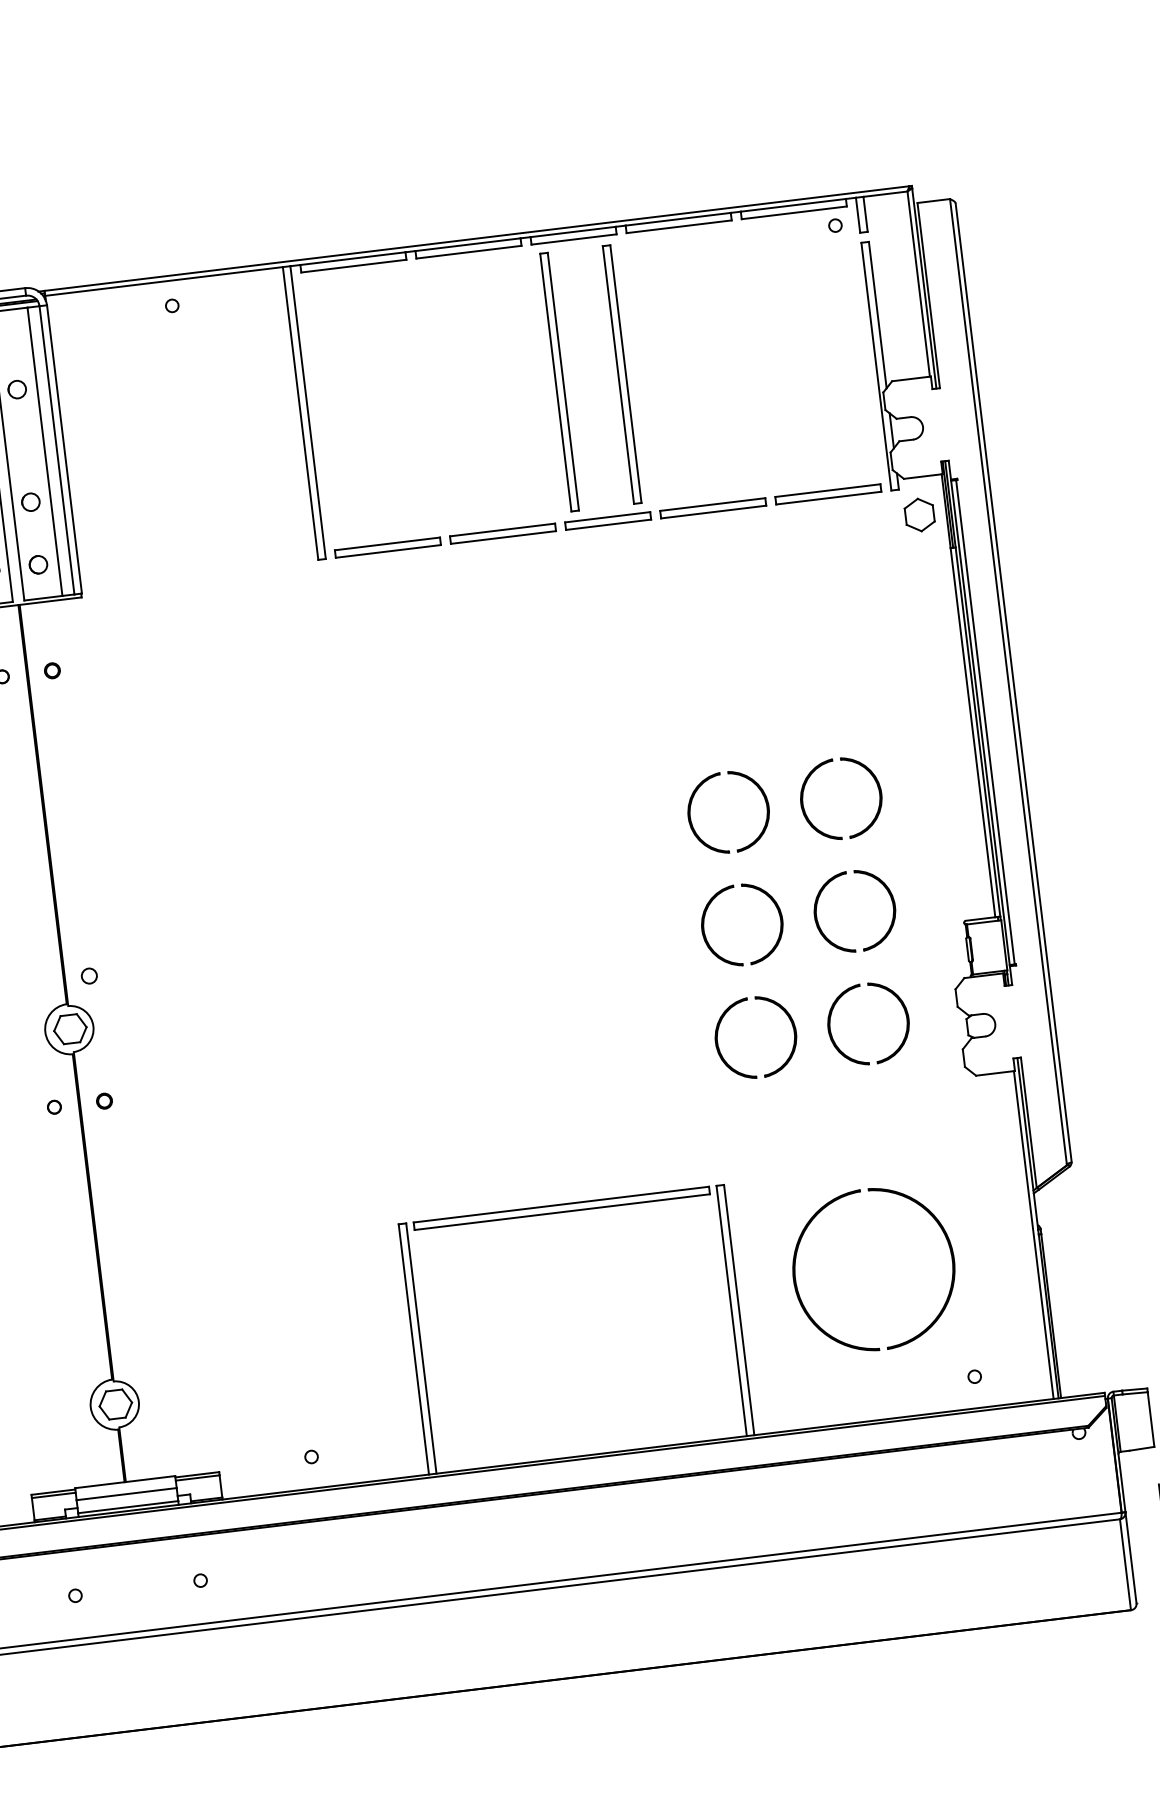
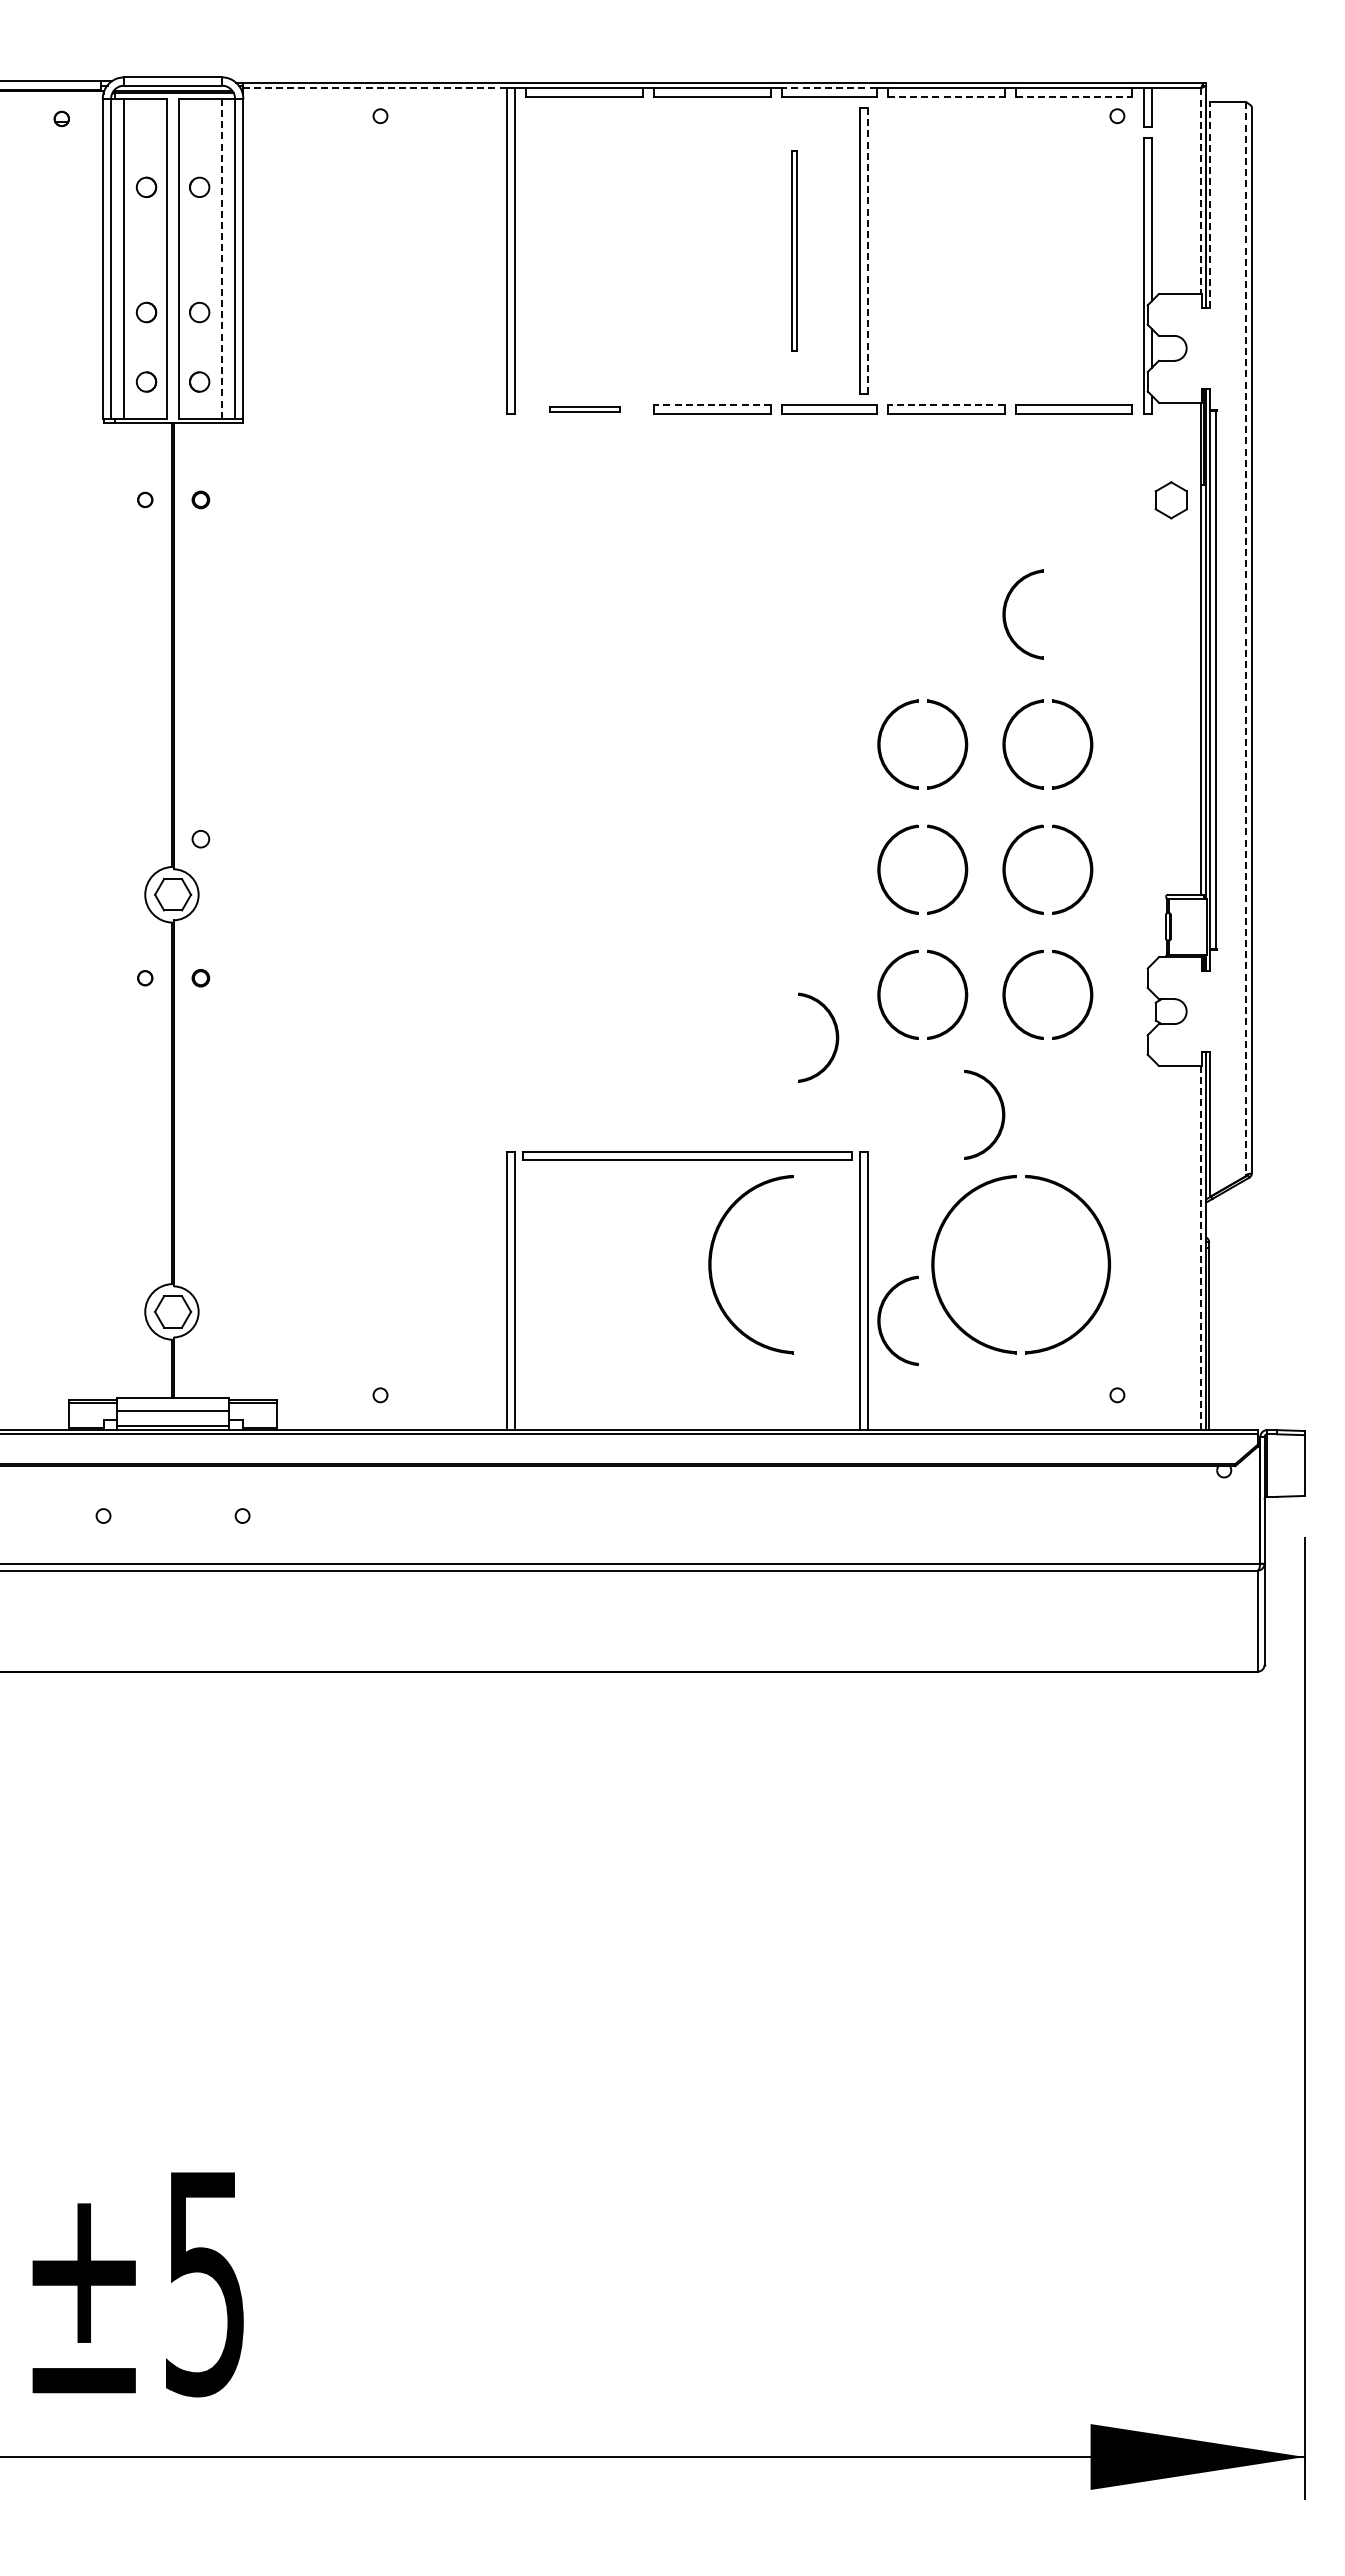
line: (794, 212) -> (1074, 96), solid -> dashed
line: (679, 226) -> (946, 96), solid -> dashed
line: (572, 232) -> (828, 88), solid -> dashed
line: (164, 281) -> (375, 88), solid -> dashed
line: (918, 284) -> (1200, 191), solid -> dashed
line: (928, 295) -> (1210, 205), solid -> dashed
line: (626, 373) -> (868, 250), solid -> dashed
part: (559, 381) -> (794, 250), size x0.7
line: (44, 452) -> (221, 259), solid -> dashed
line: (712, 504) -> (945, 405), solid -> dashed
part: (918, 515) -> (1170, 500), moved
line: (502, 530) -> (712, 405), solid -> dashed
part: (387, 547) -> (584, 409), size x0.6
line: (1008, 681) -> (1246, 638), solid -> dashed
part: (788, 686) -> (1005, 614), added
part: (681, 1083) -> (835, 1035), added
part: (839, 1133) -> (1001, 1110), added
line: (1033, 1235) -> (1200, 1248), solid -> dashed
part: (595, 1303) -> (711, 1264), added
part: (753, 1335) -> (880, 1320), added

